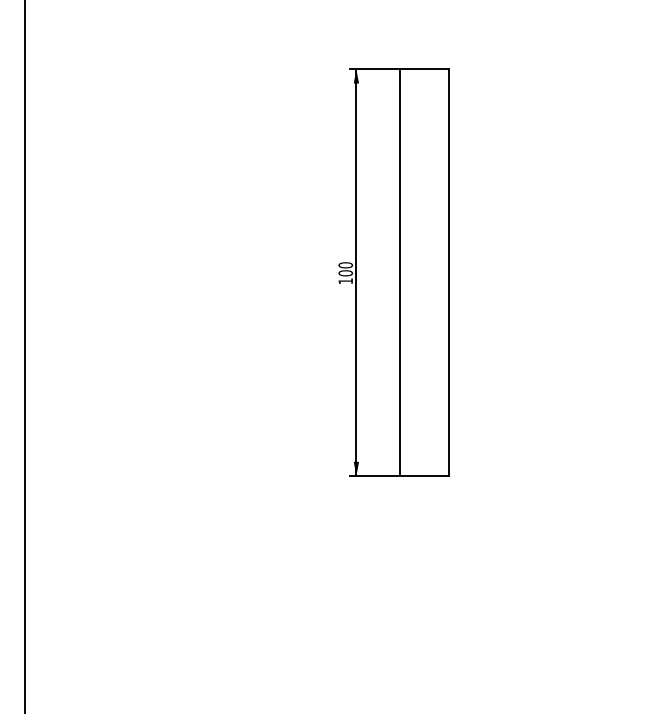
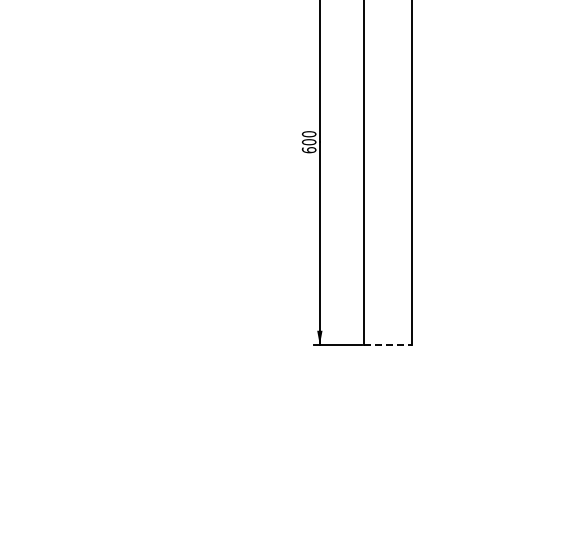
text: (345, 281) -> (308, 150), 100 -> 600
line: (425, 476) -> (388, 345), solid -> dashed

